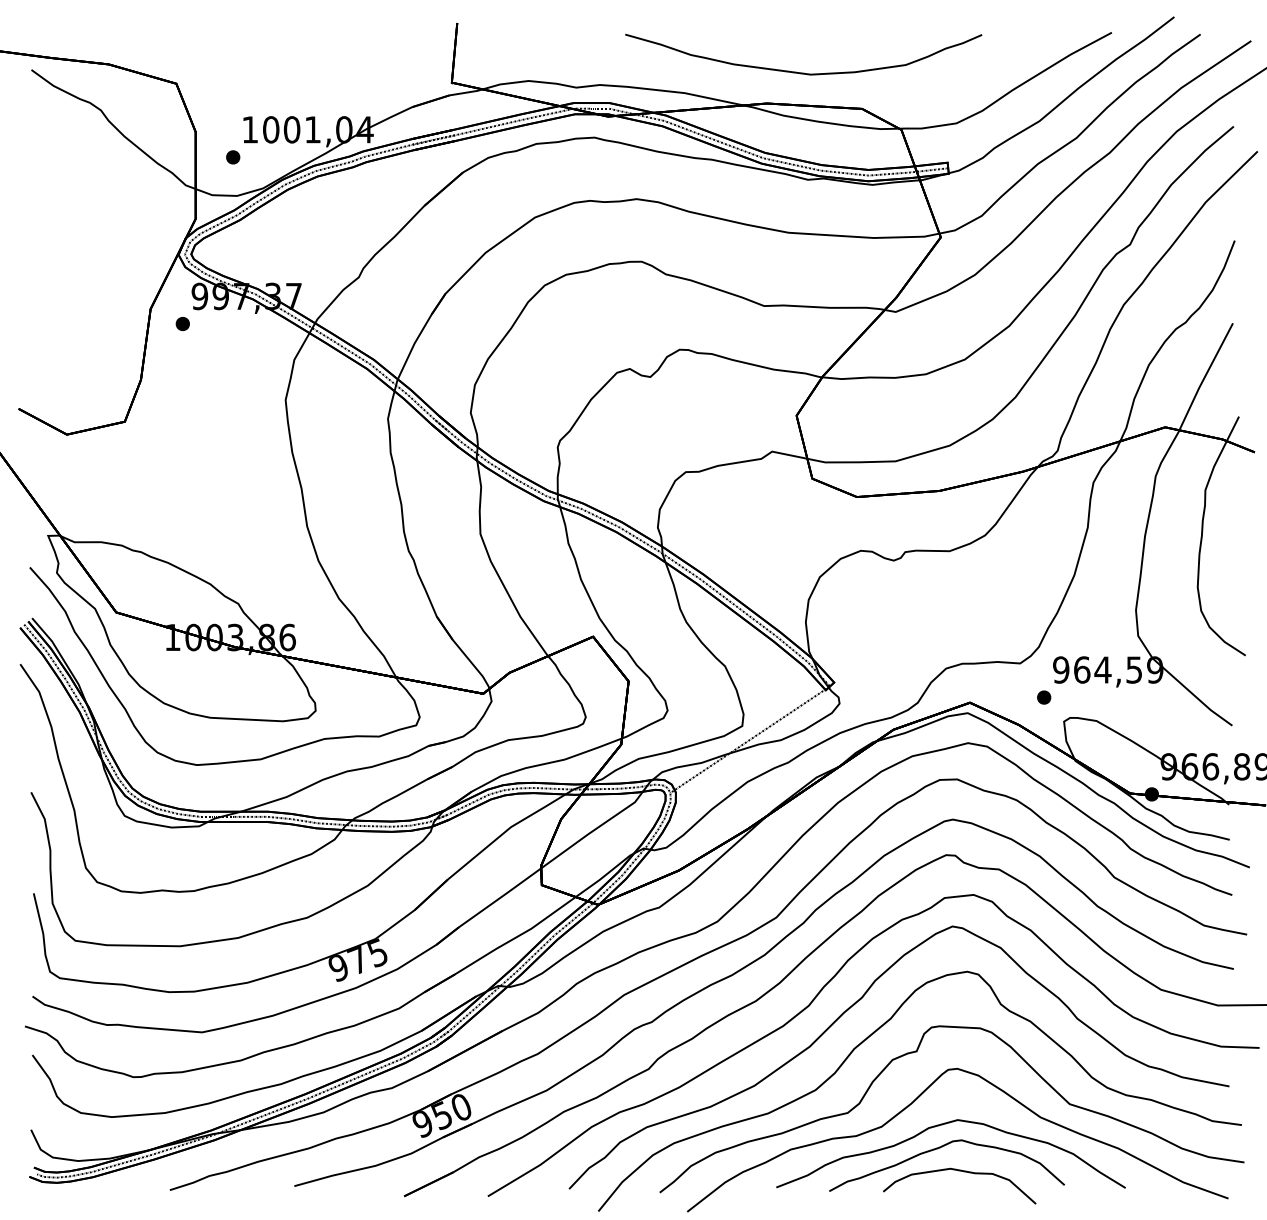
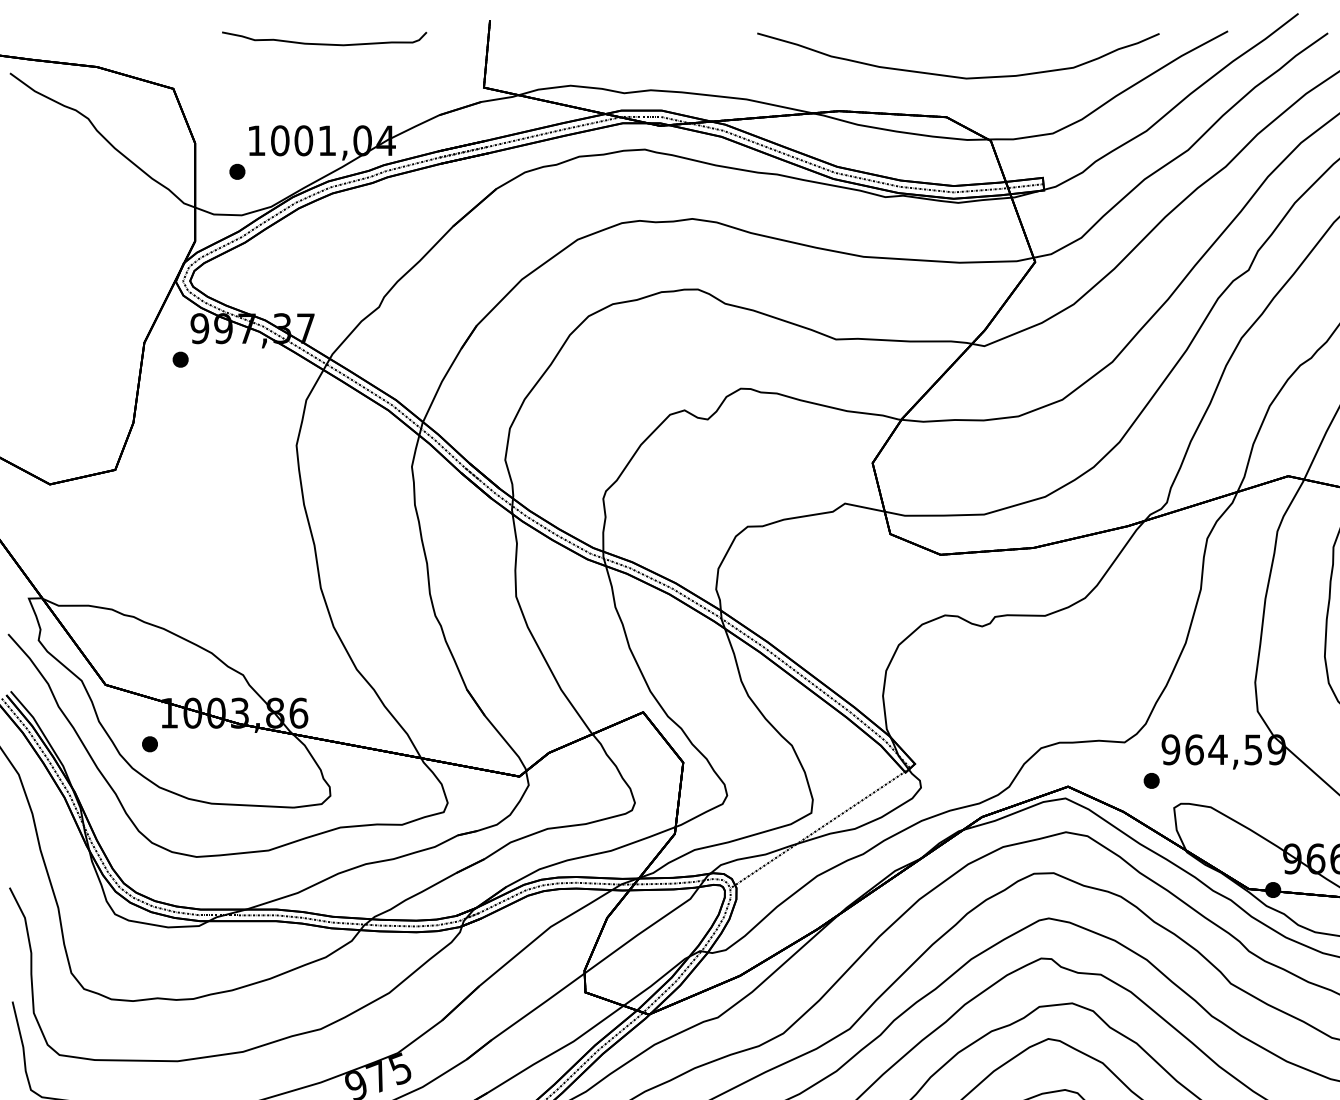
curve: (310, 43) -> (324, 43), added
curve: (803, 72) -> (958, 76), moved
part: (155, 665) -> (149, 744), added

